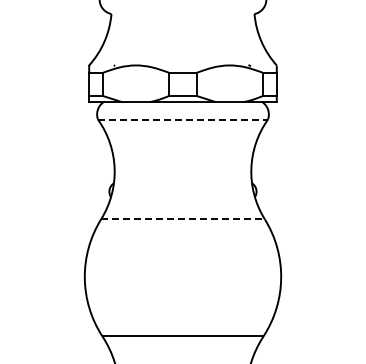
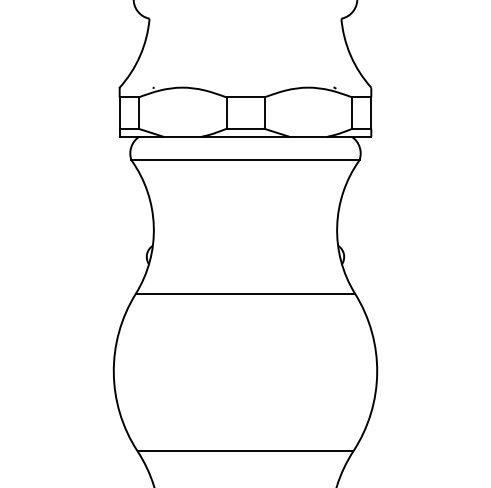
line: (183, 119) -> (246, 160), dashed -> solid
line: (183, 219) -> (246, 294), dashed -> solid

